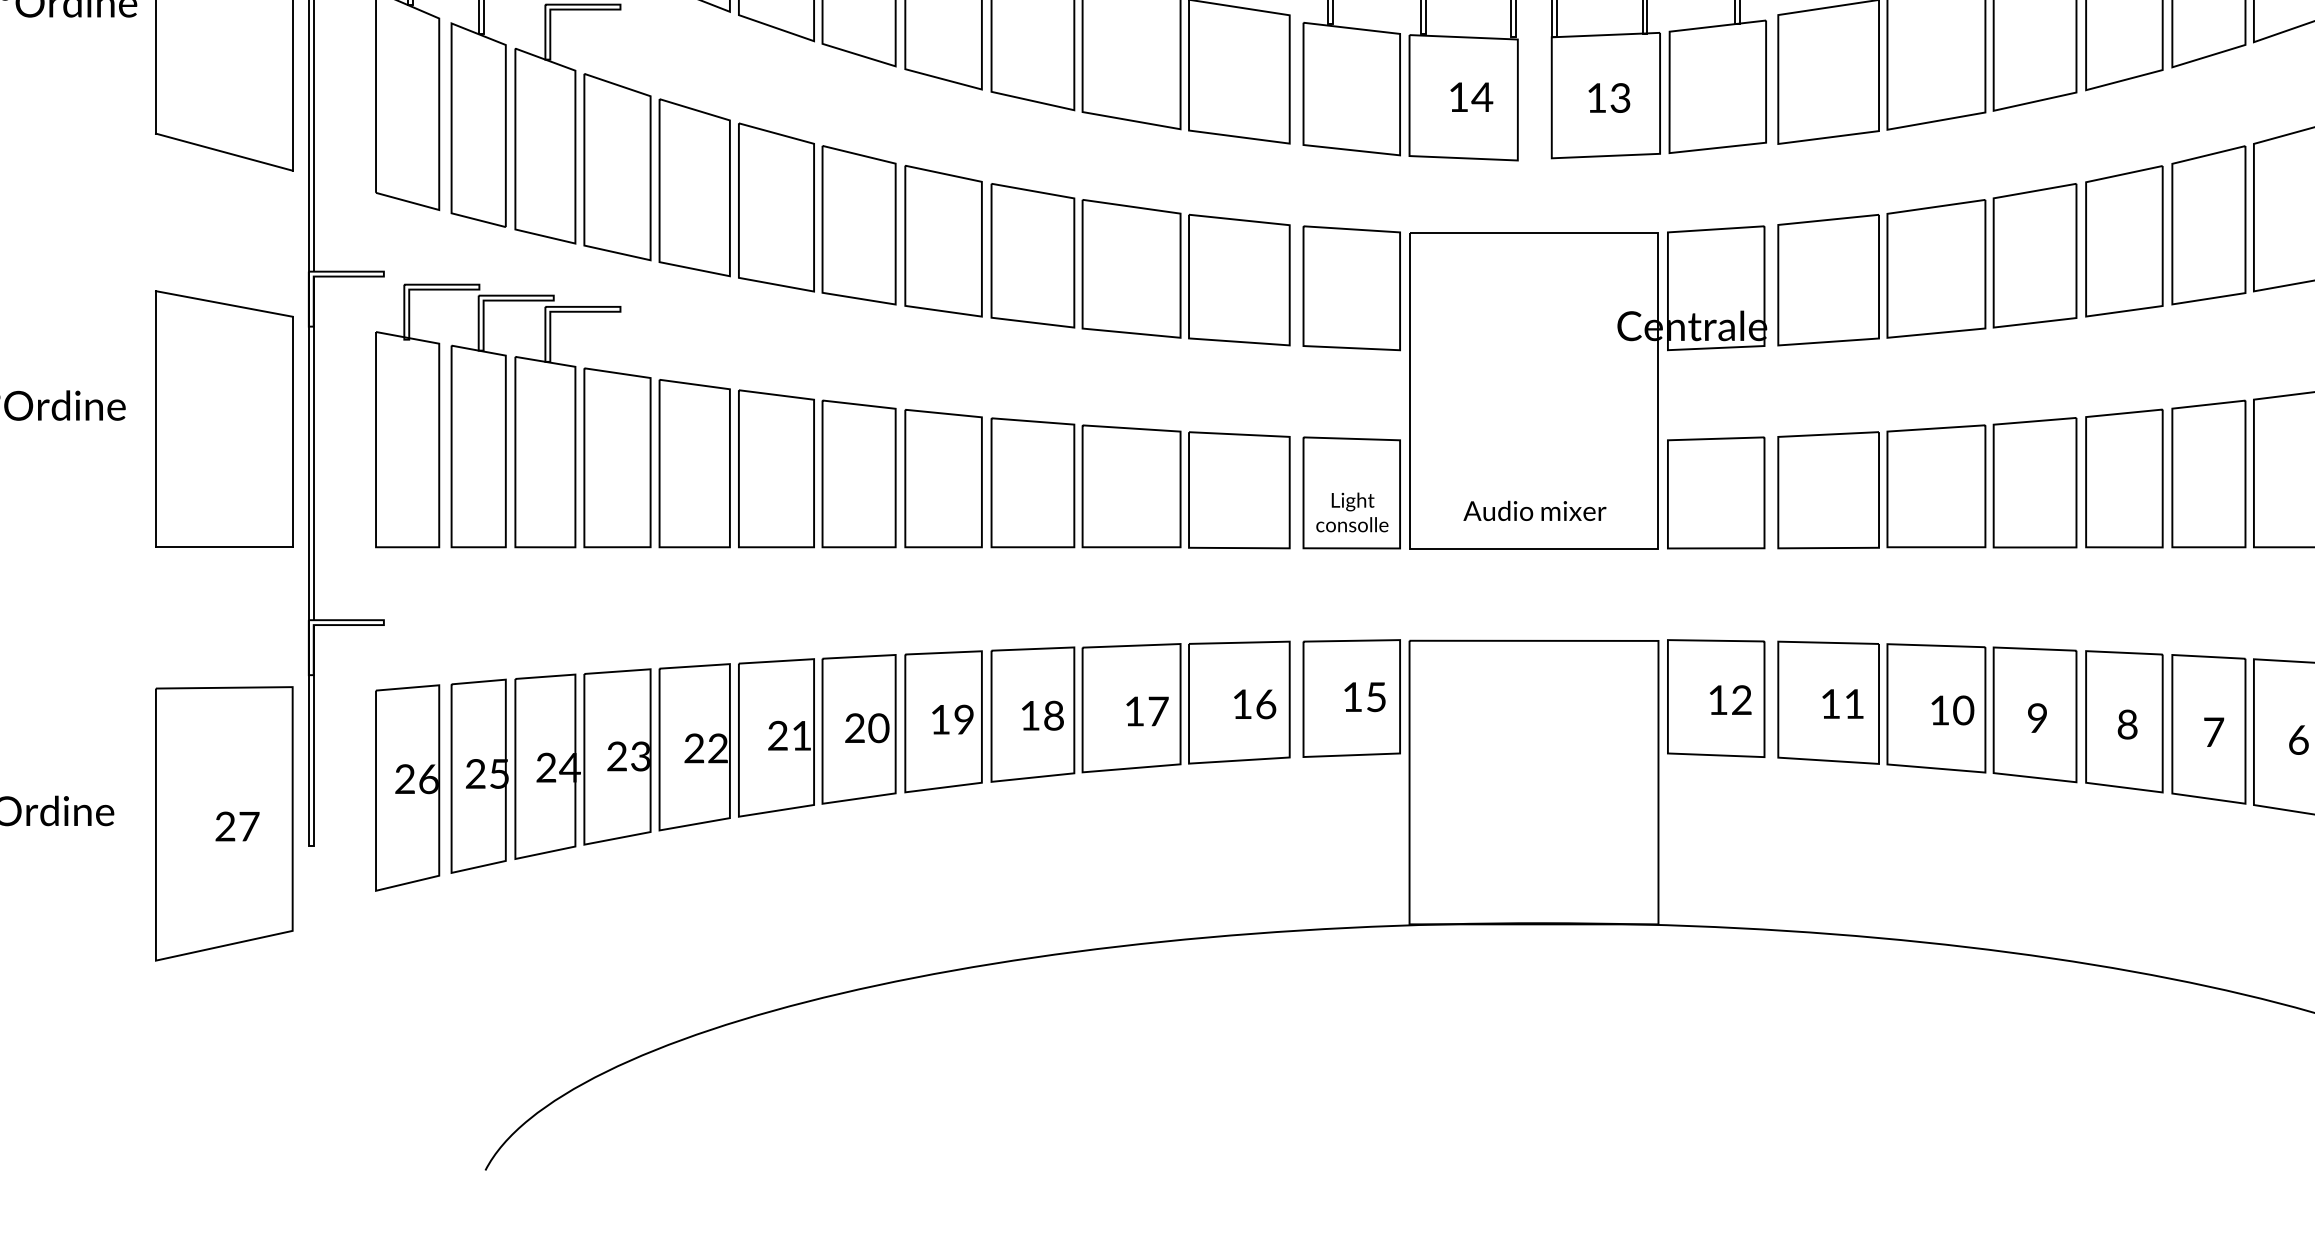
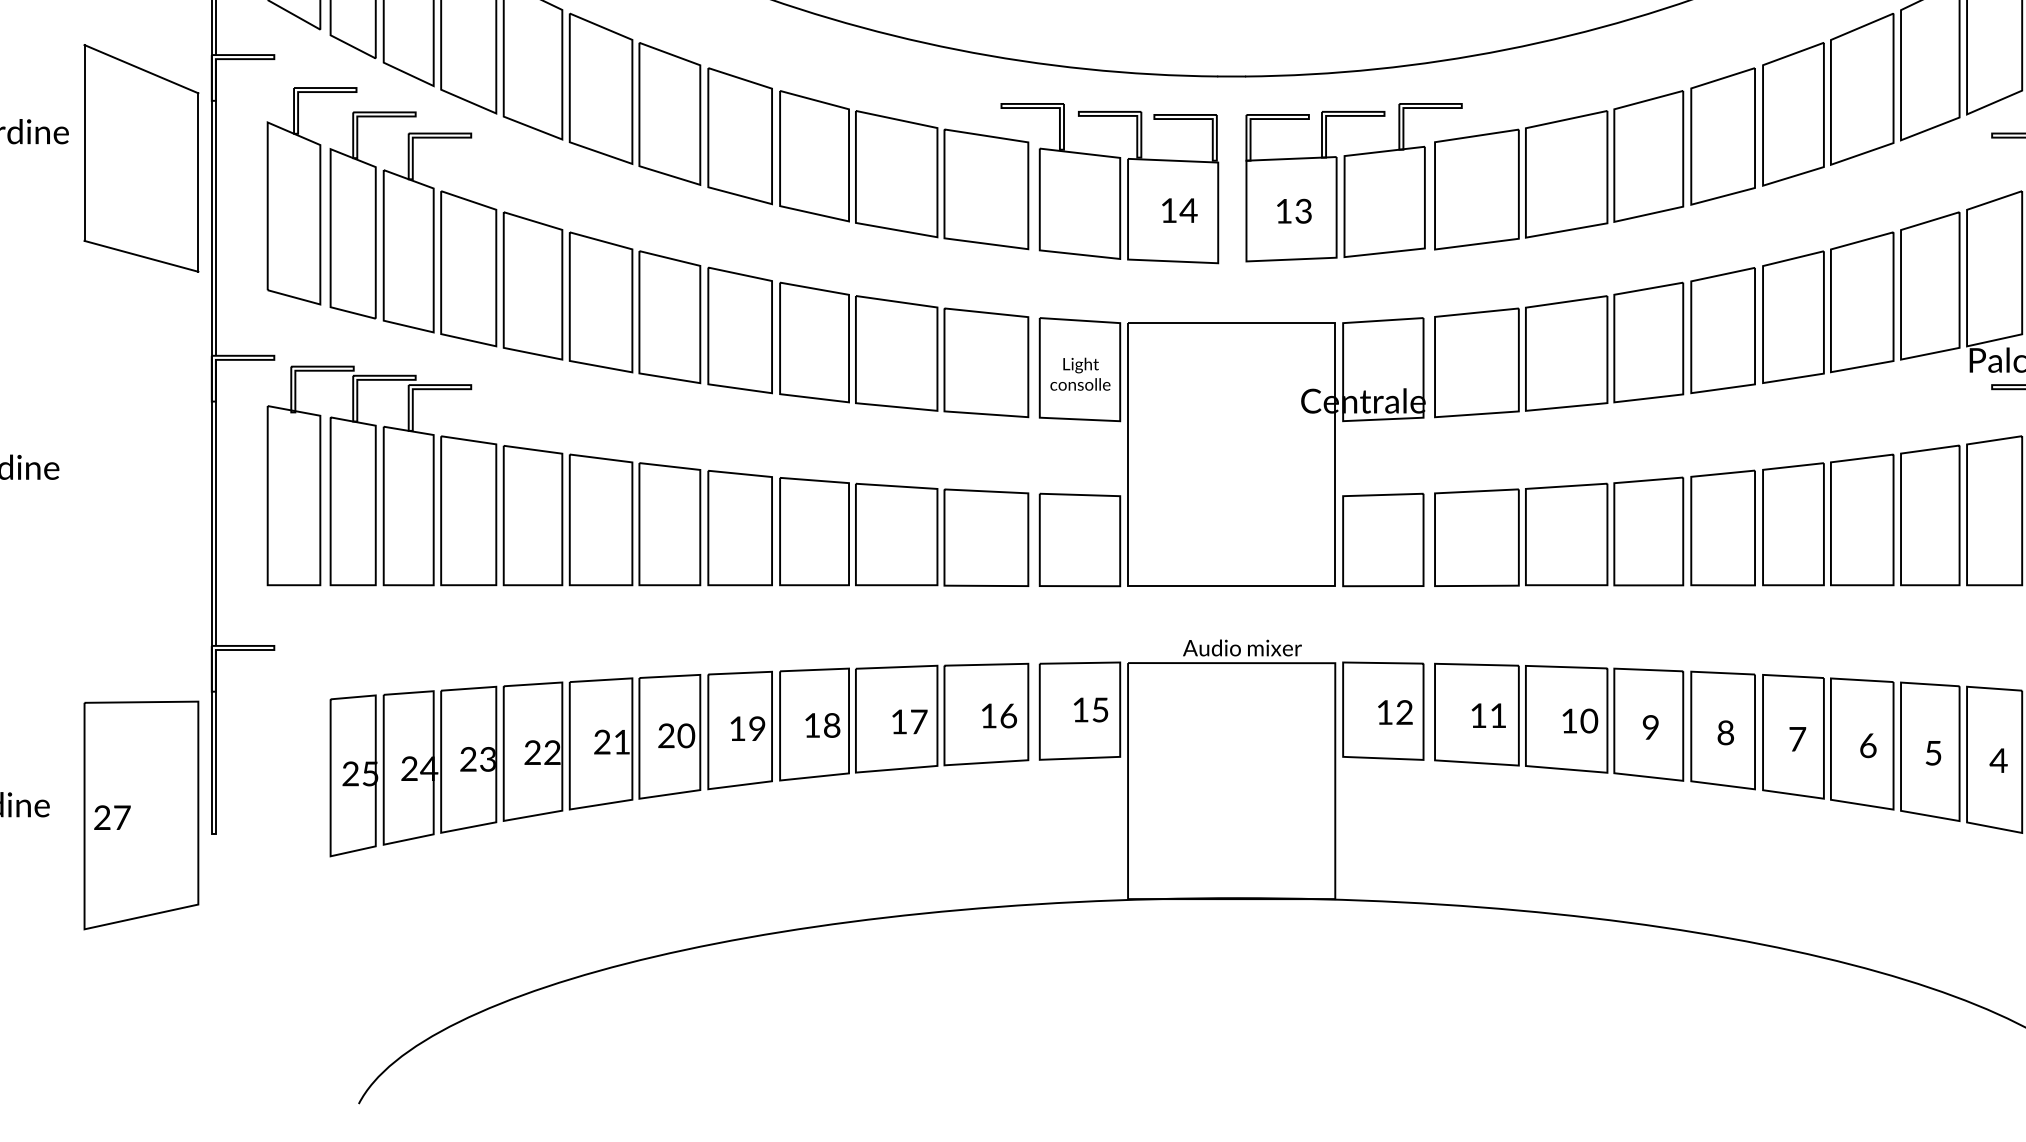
part: (224, 419) -> (141, 478), removed
text: (1535, 510) -> (1242, 647), moved
text: (1352, 511) -> (1080, 373), moved
part: (406, 787) -> (293, 785), removed
text: (237, 826) -> (112, 817), moved

